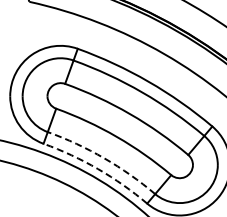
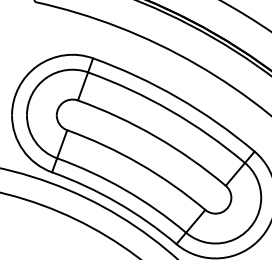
arc: (104, 158) -> (125, 190), dashed -> solid
arc: (98, 169) -> (117, 203), dashed -> solid

